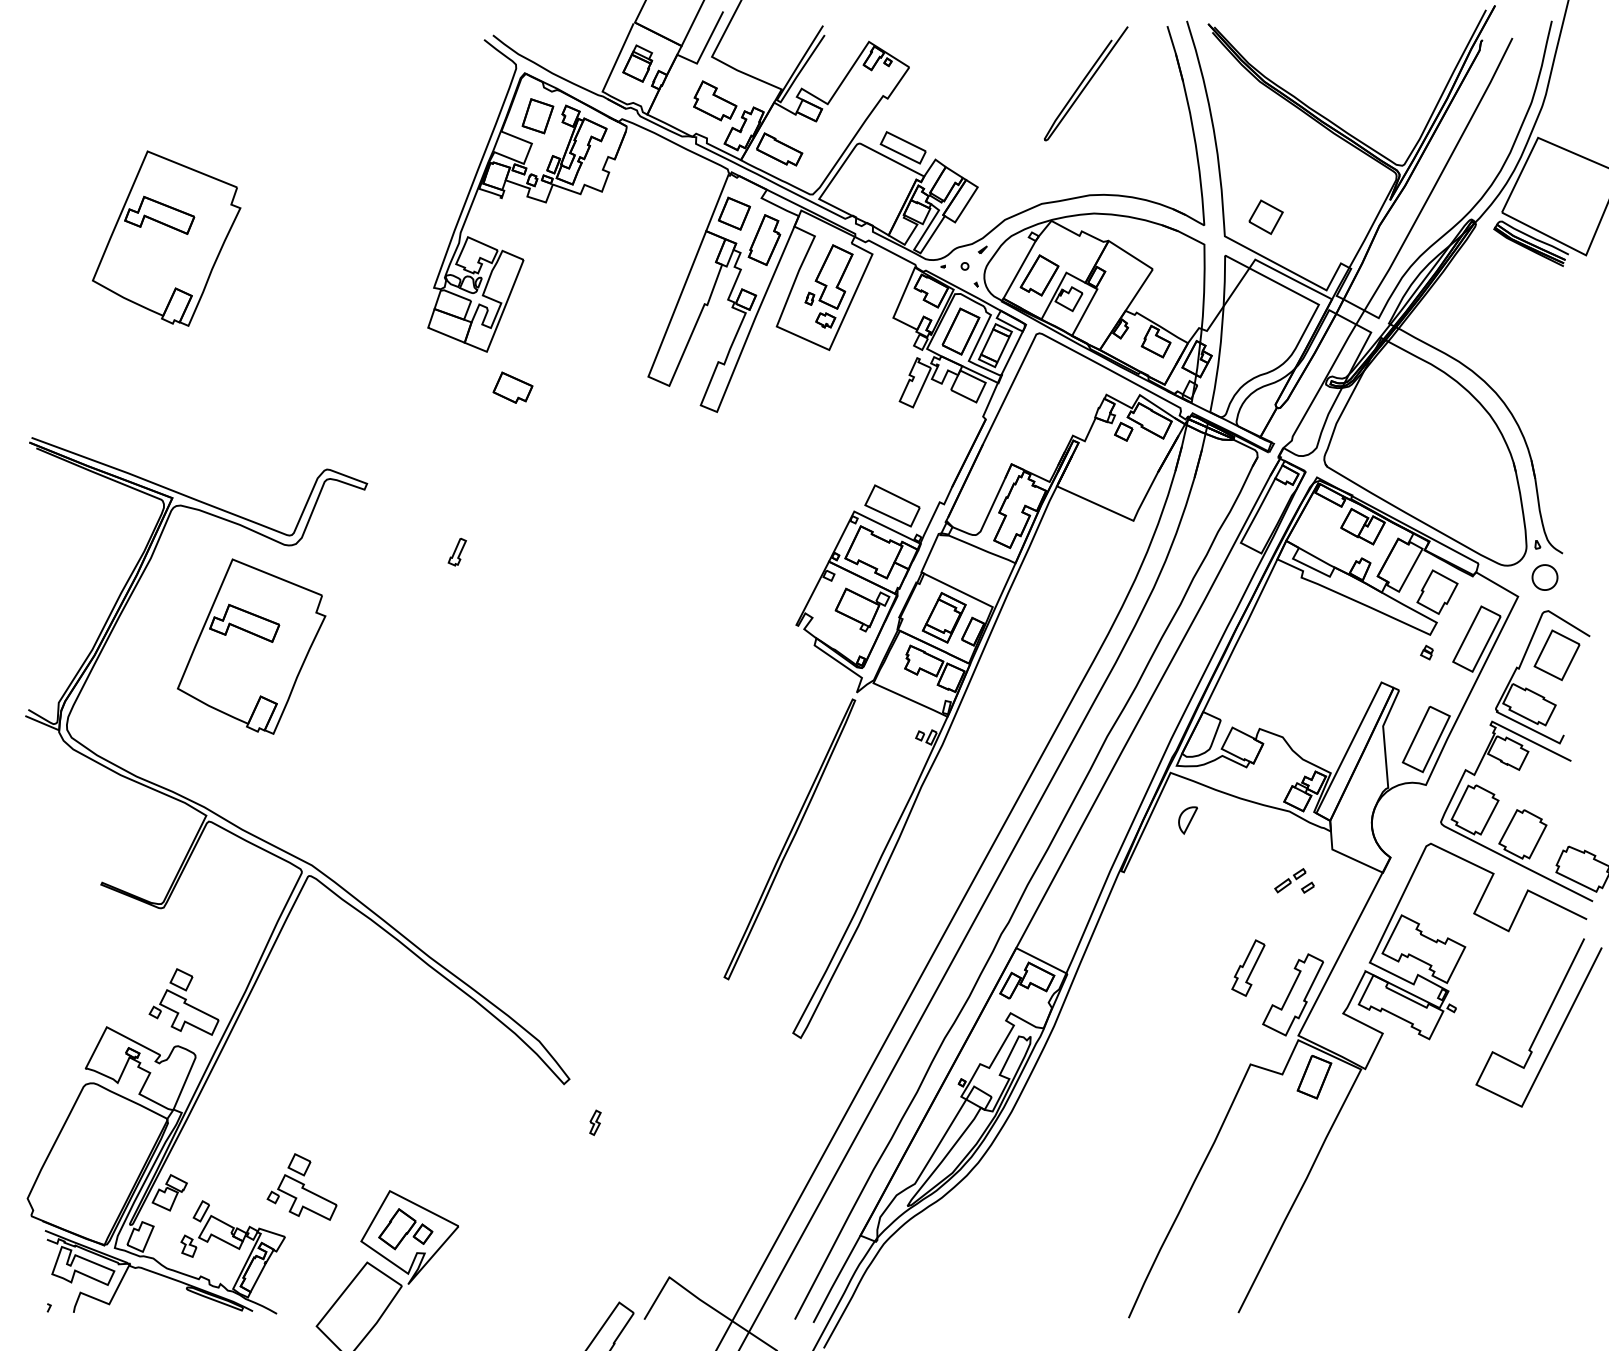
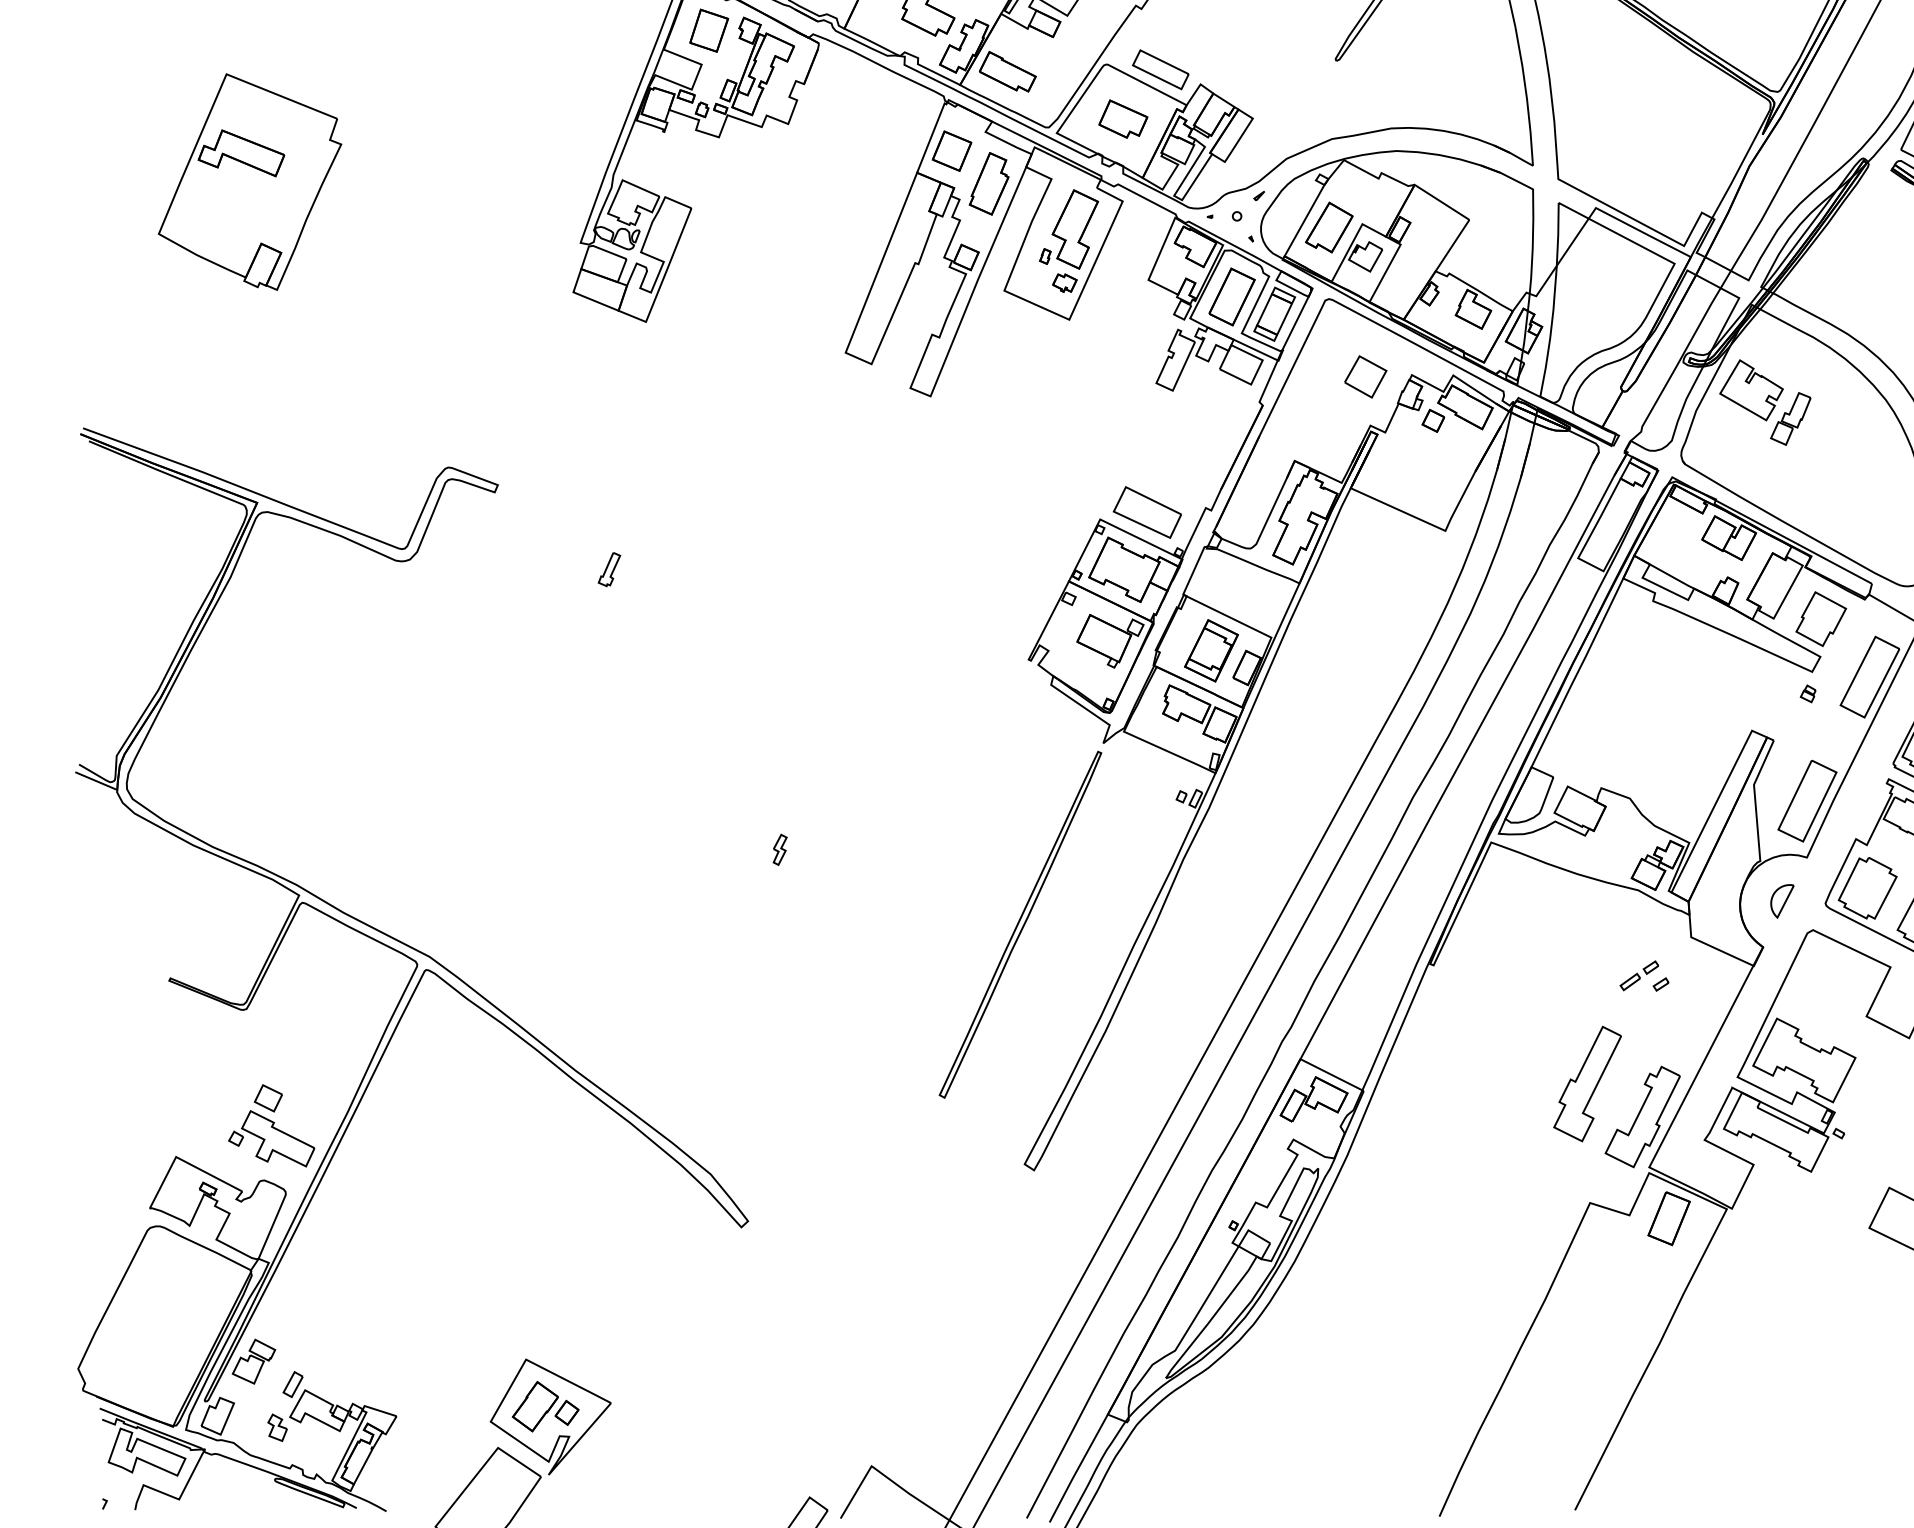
part: (1265, 216) -> (1365, 375), moved
part: (512, 387) -> (1122, 118), moved
part: (1391, 416) -> (1764, 401), added
part: (251, 646) -> (354, 686), removed
part: (1188, 820) -> (1782, 901), moved
part: (1248, 967) -> (1587, 1083), size x1.67
part: (595, 1122) -> (780, 849), moved
part: (301, 1186) -> (416, 1353), removed

